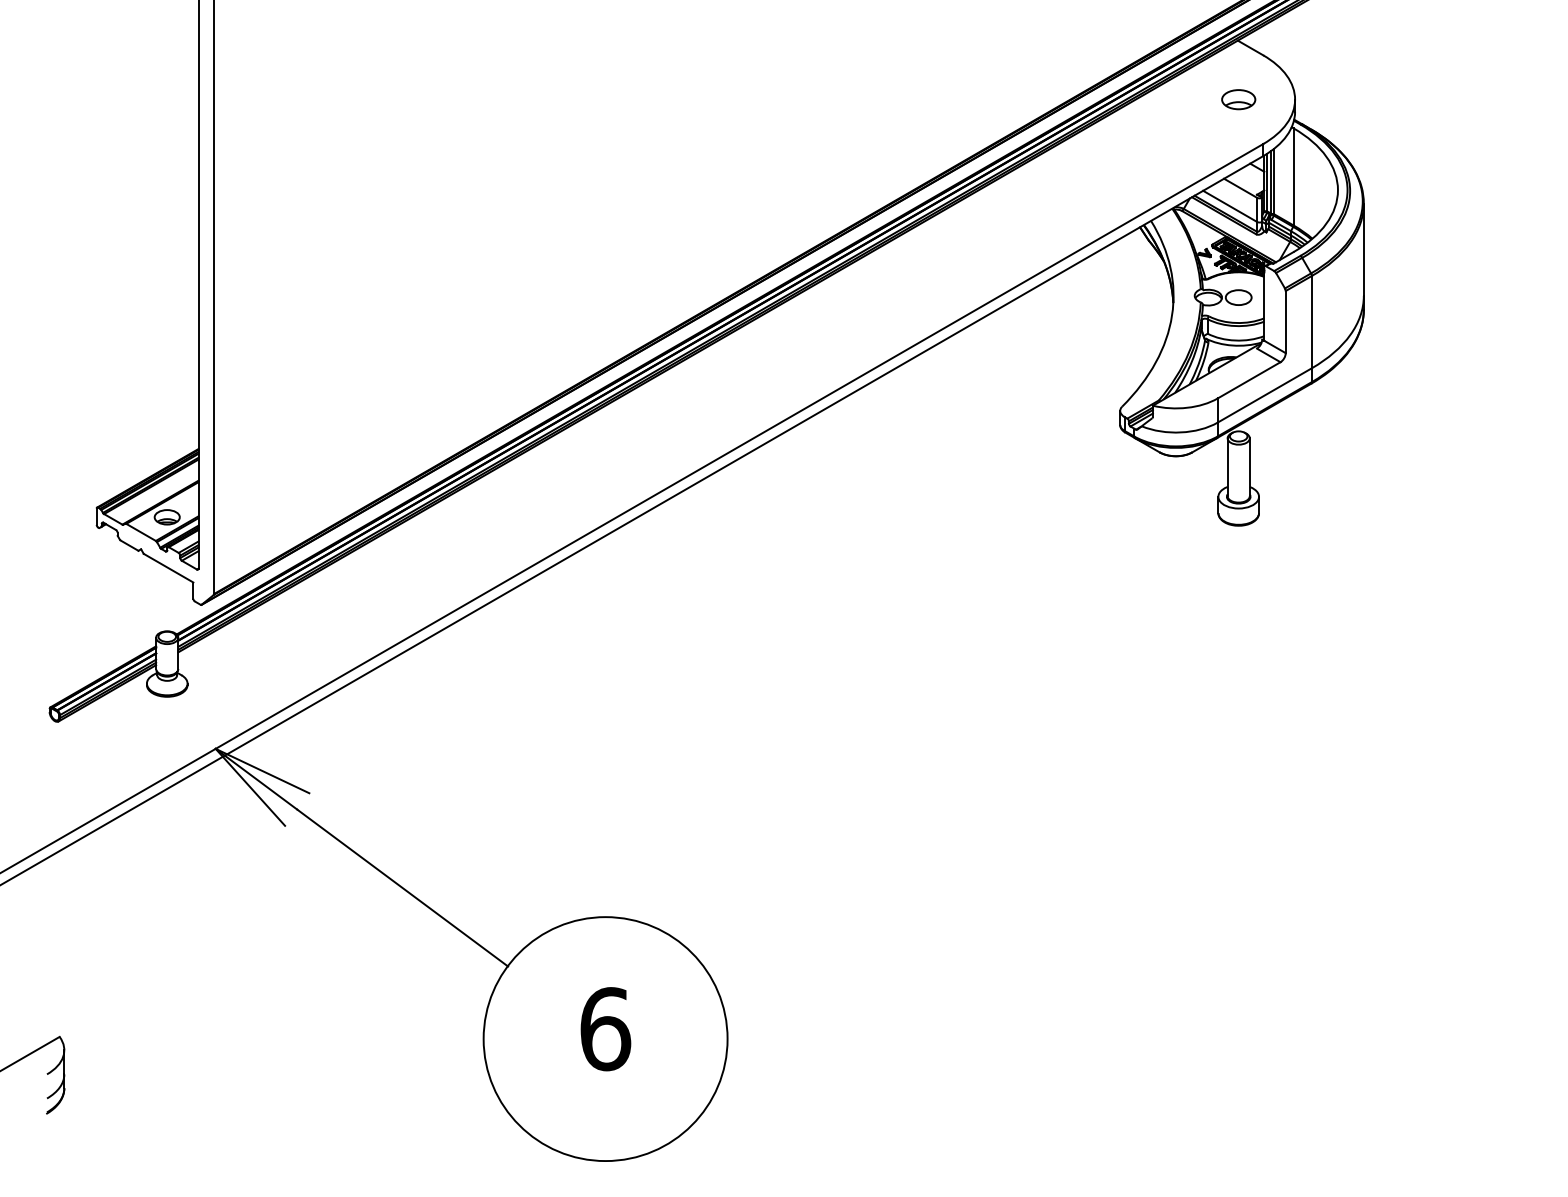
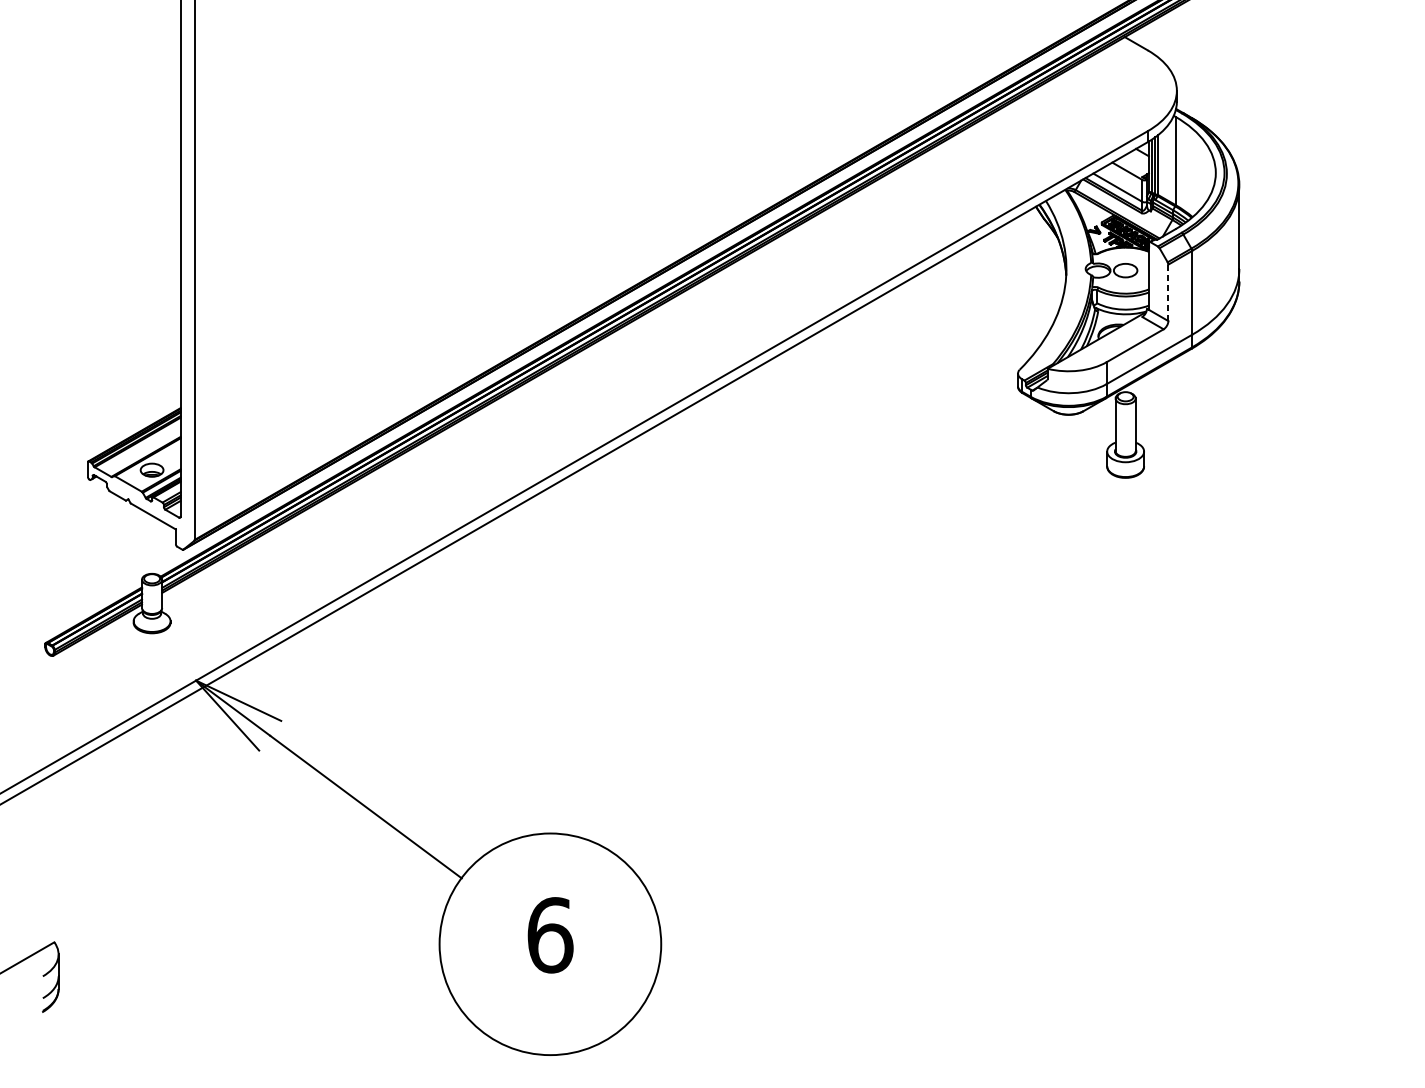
part: (1238, 99) -> (1125, 90), removed
line: (1285, 321) -> (1168, 292), solid -> dashed

